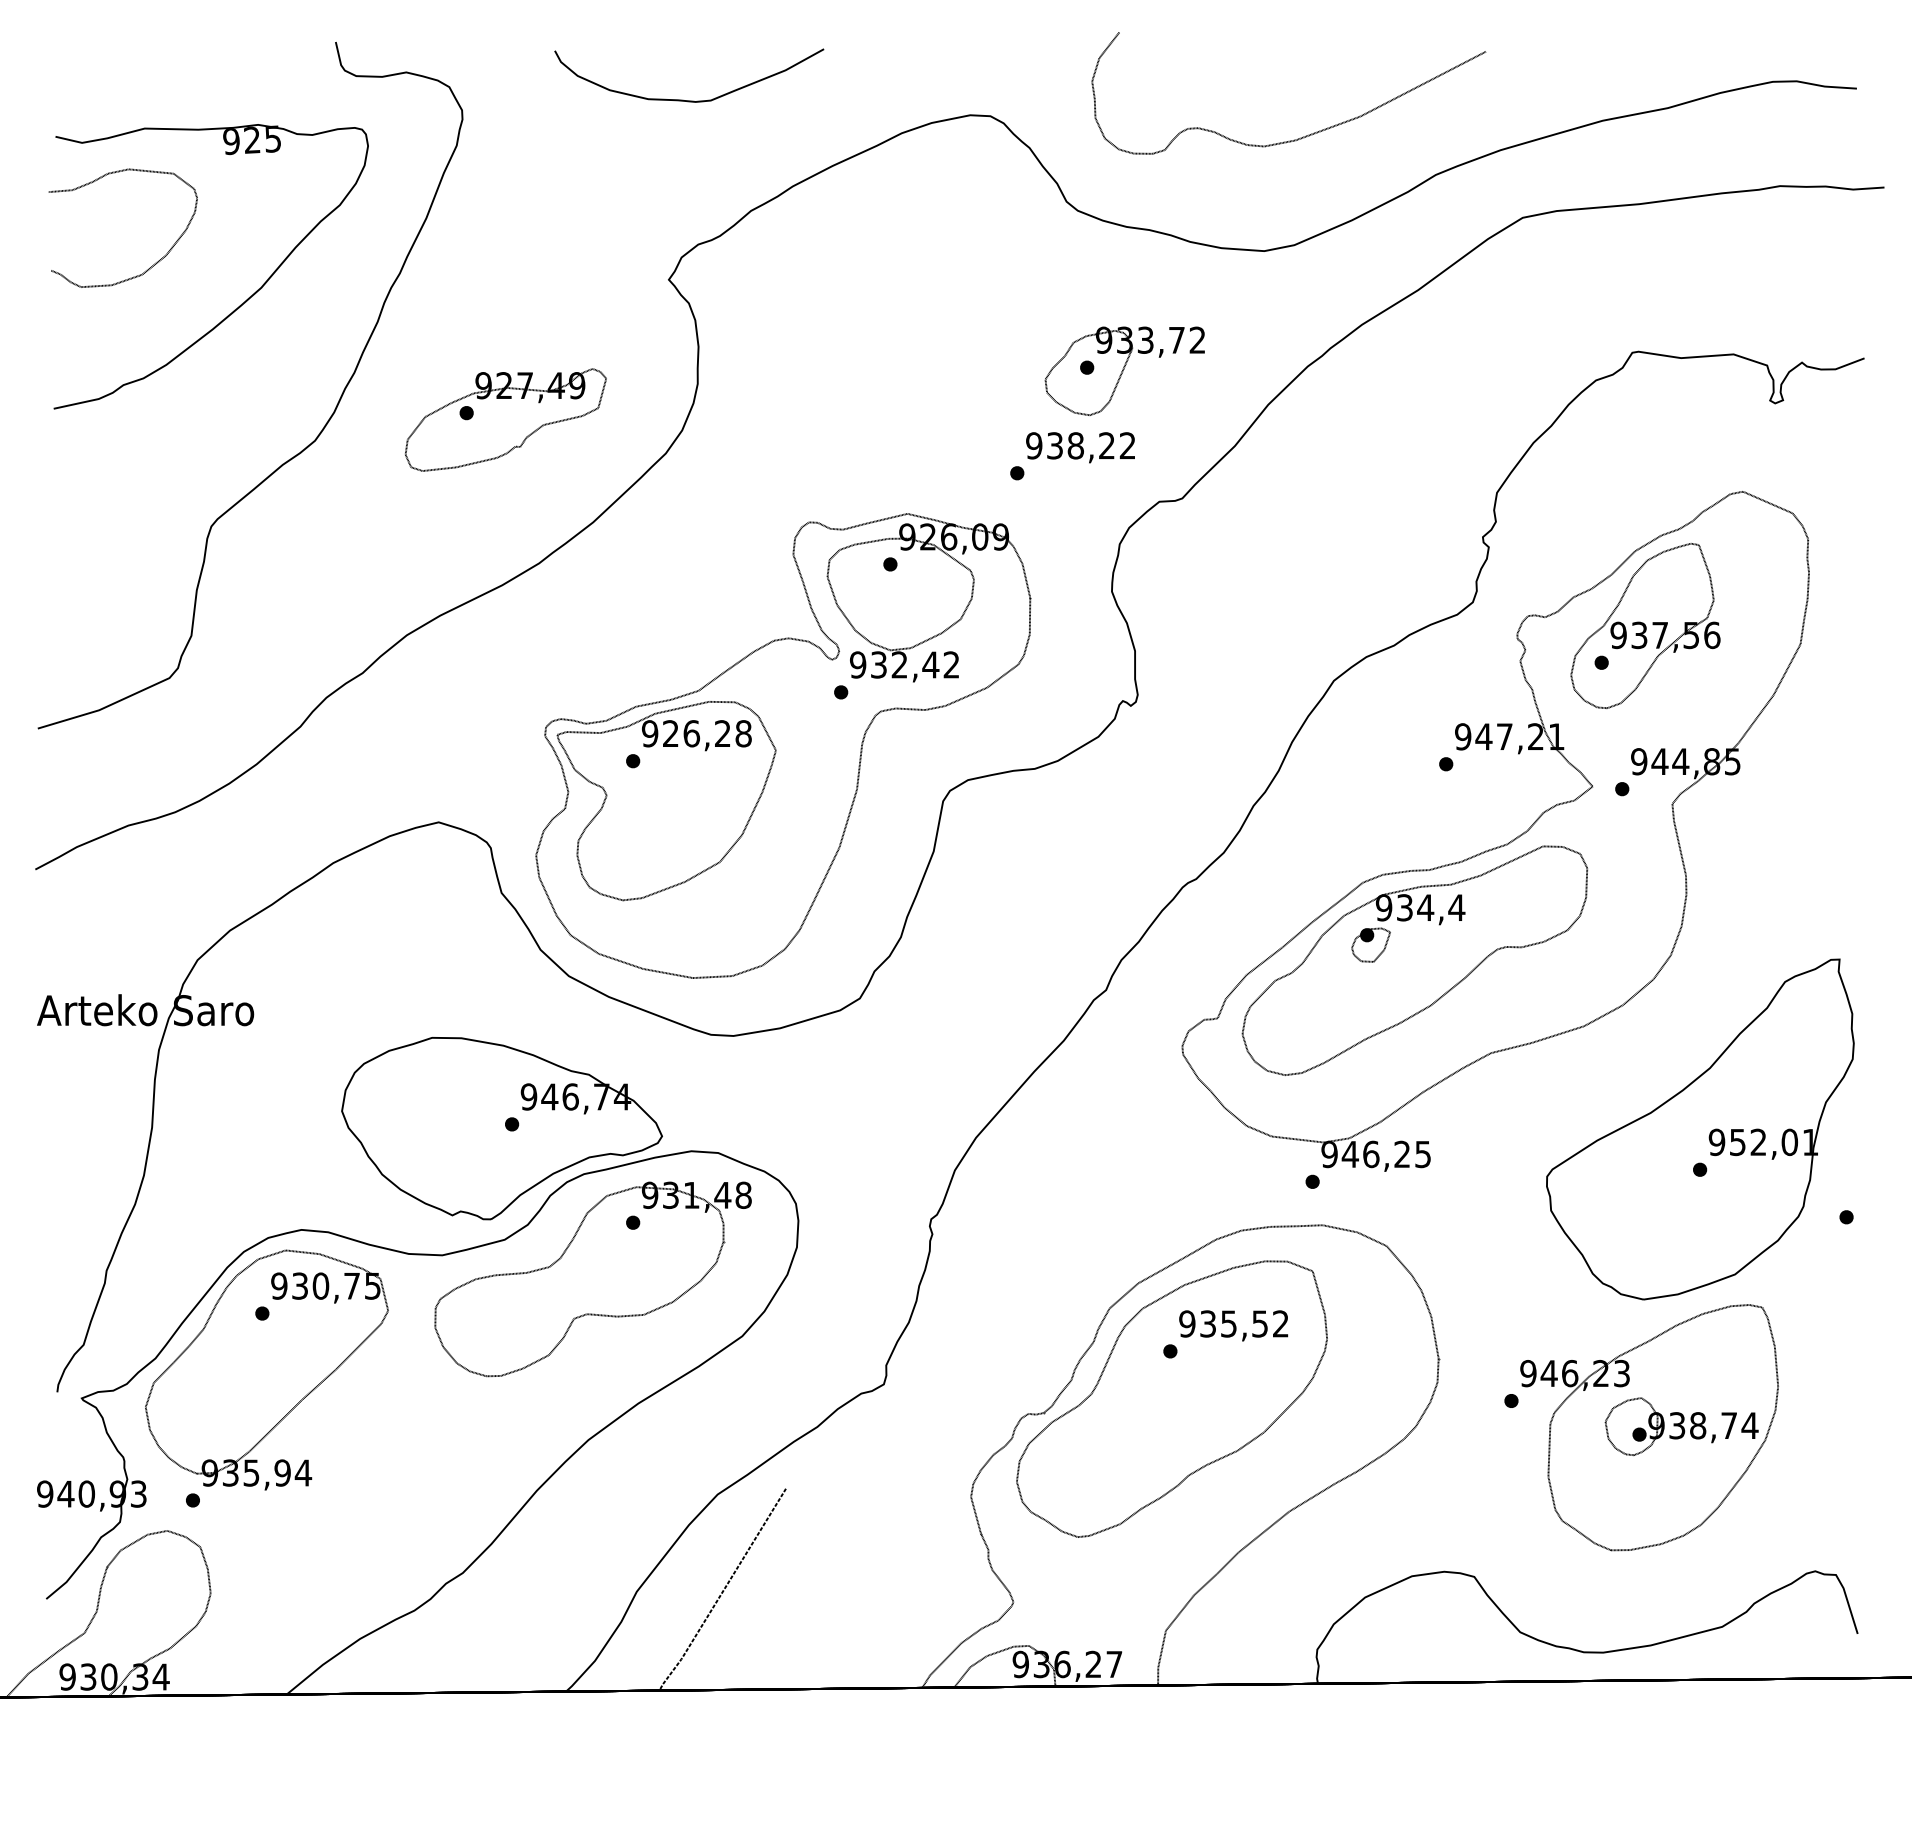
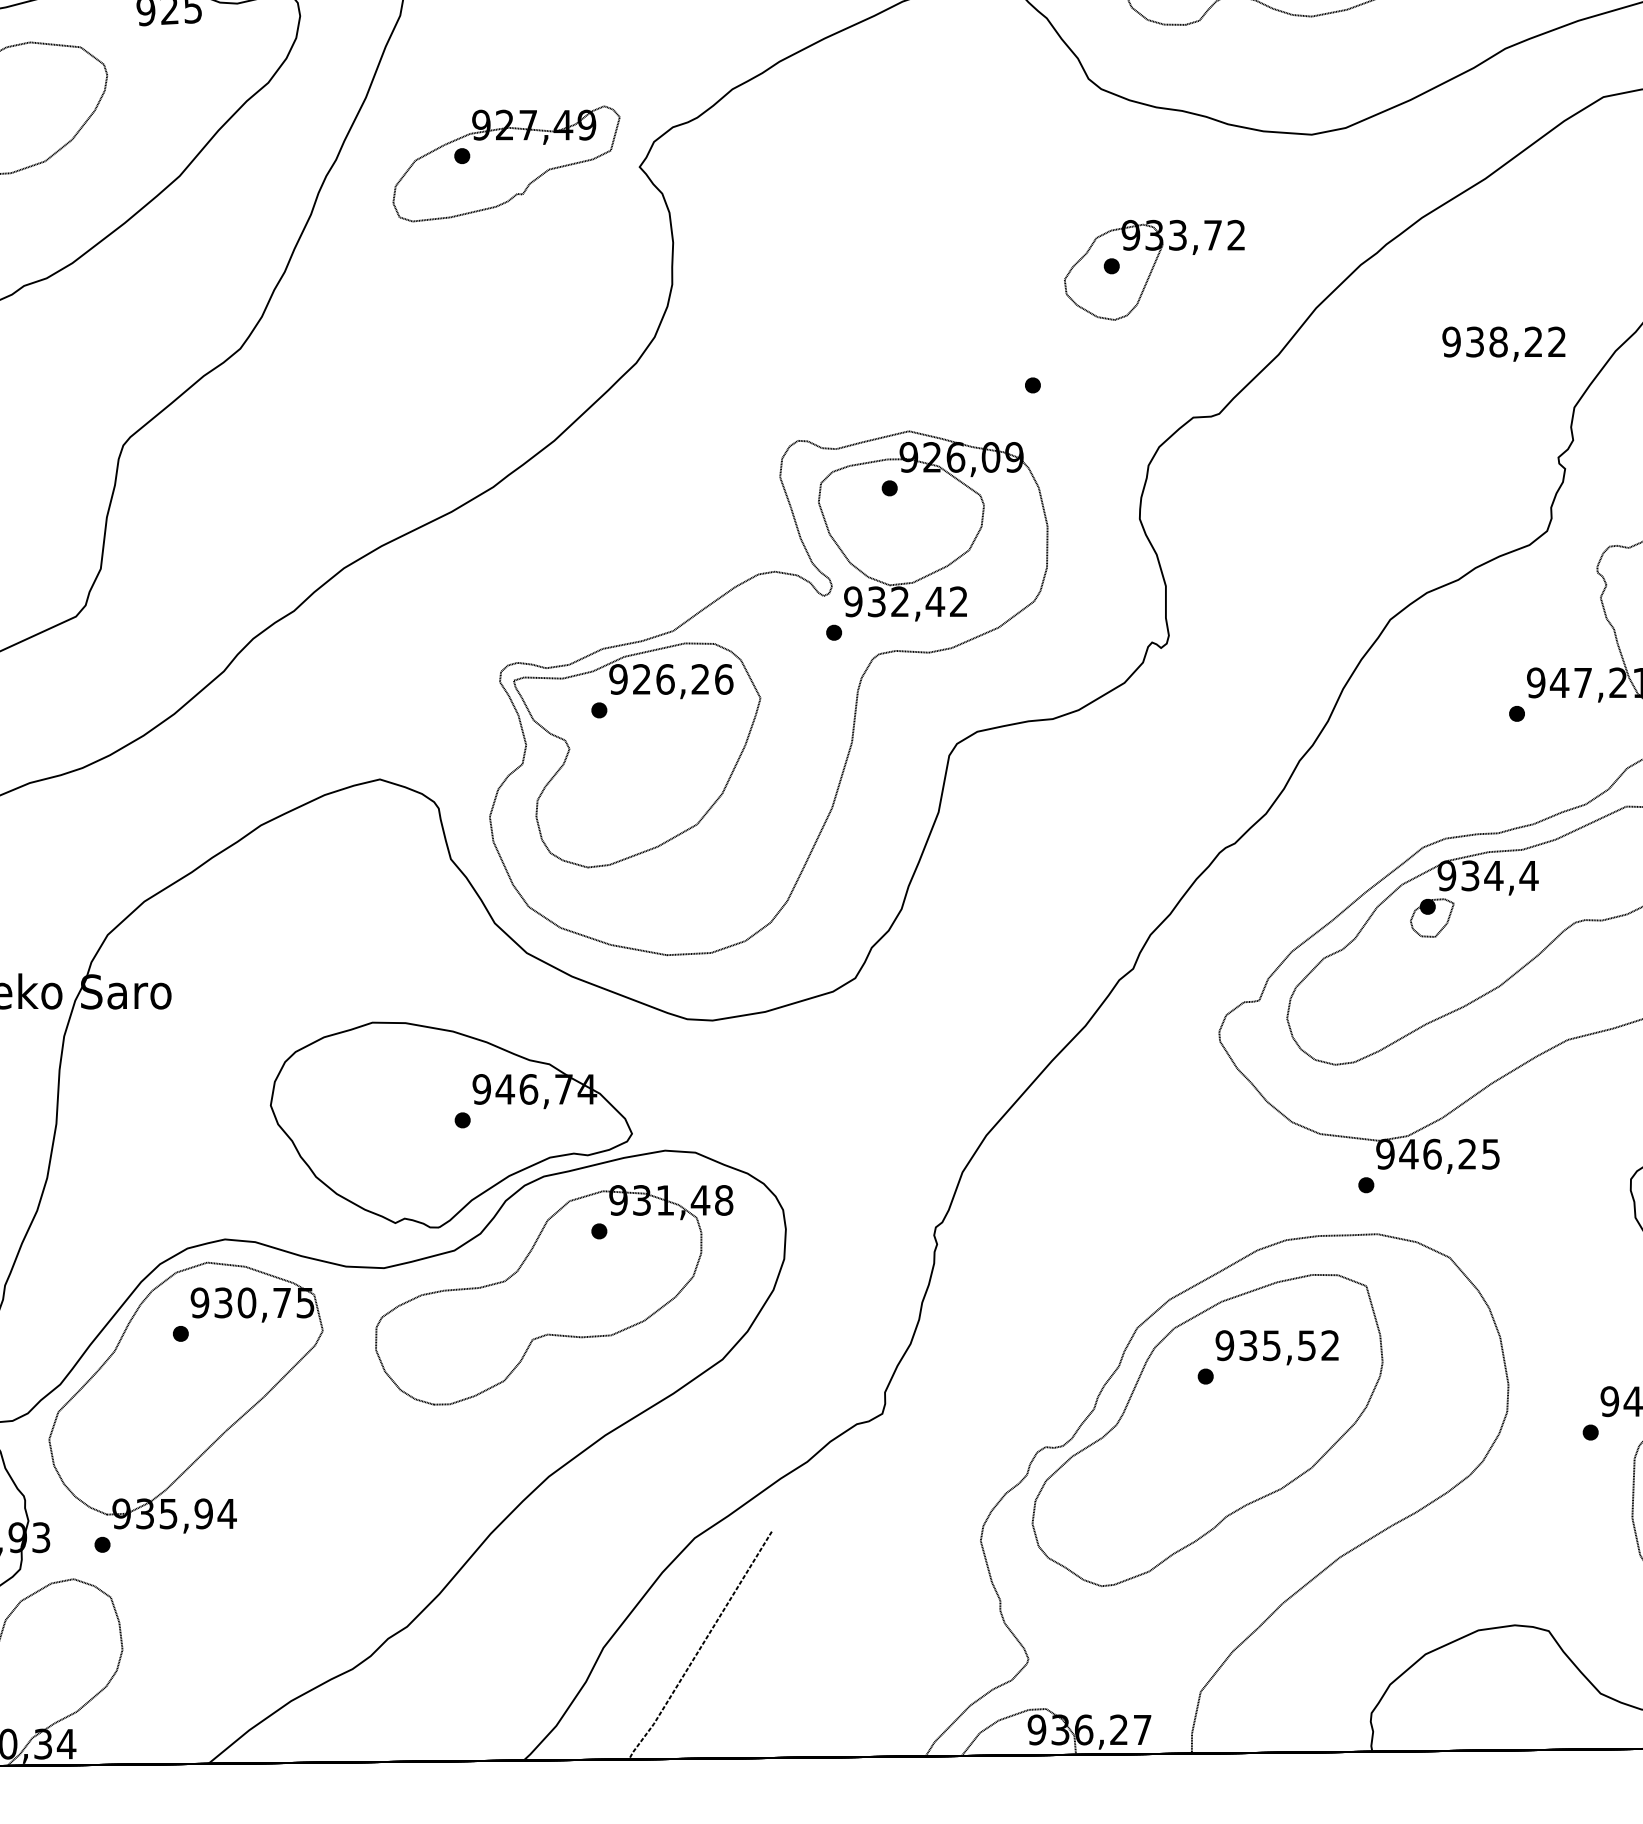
part: (505, 419) -> (506, 163), moved
text: (1080, 447) -> (1503, 343), moved
text: (743, 733) -> (723, 679), 926,28 -> 926,26

